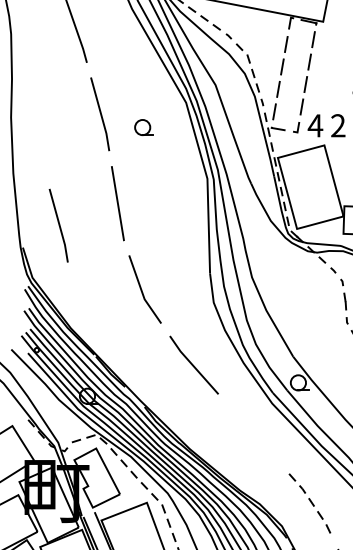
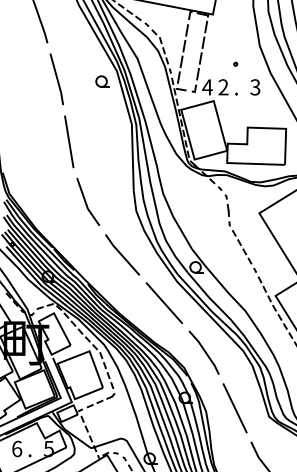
part: (144, 127) -> (102, 81), moved
line: (58, 225) -> (27, 157), removed
line: (254, 434) -> (164, 303), added
line: (312, 504) -> (205, 352), dashed -> solid

